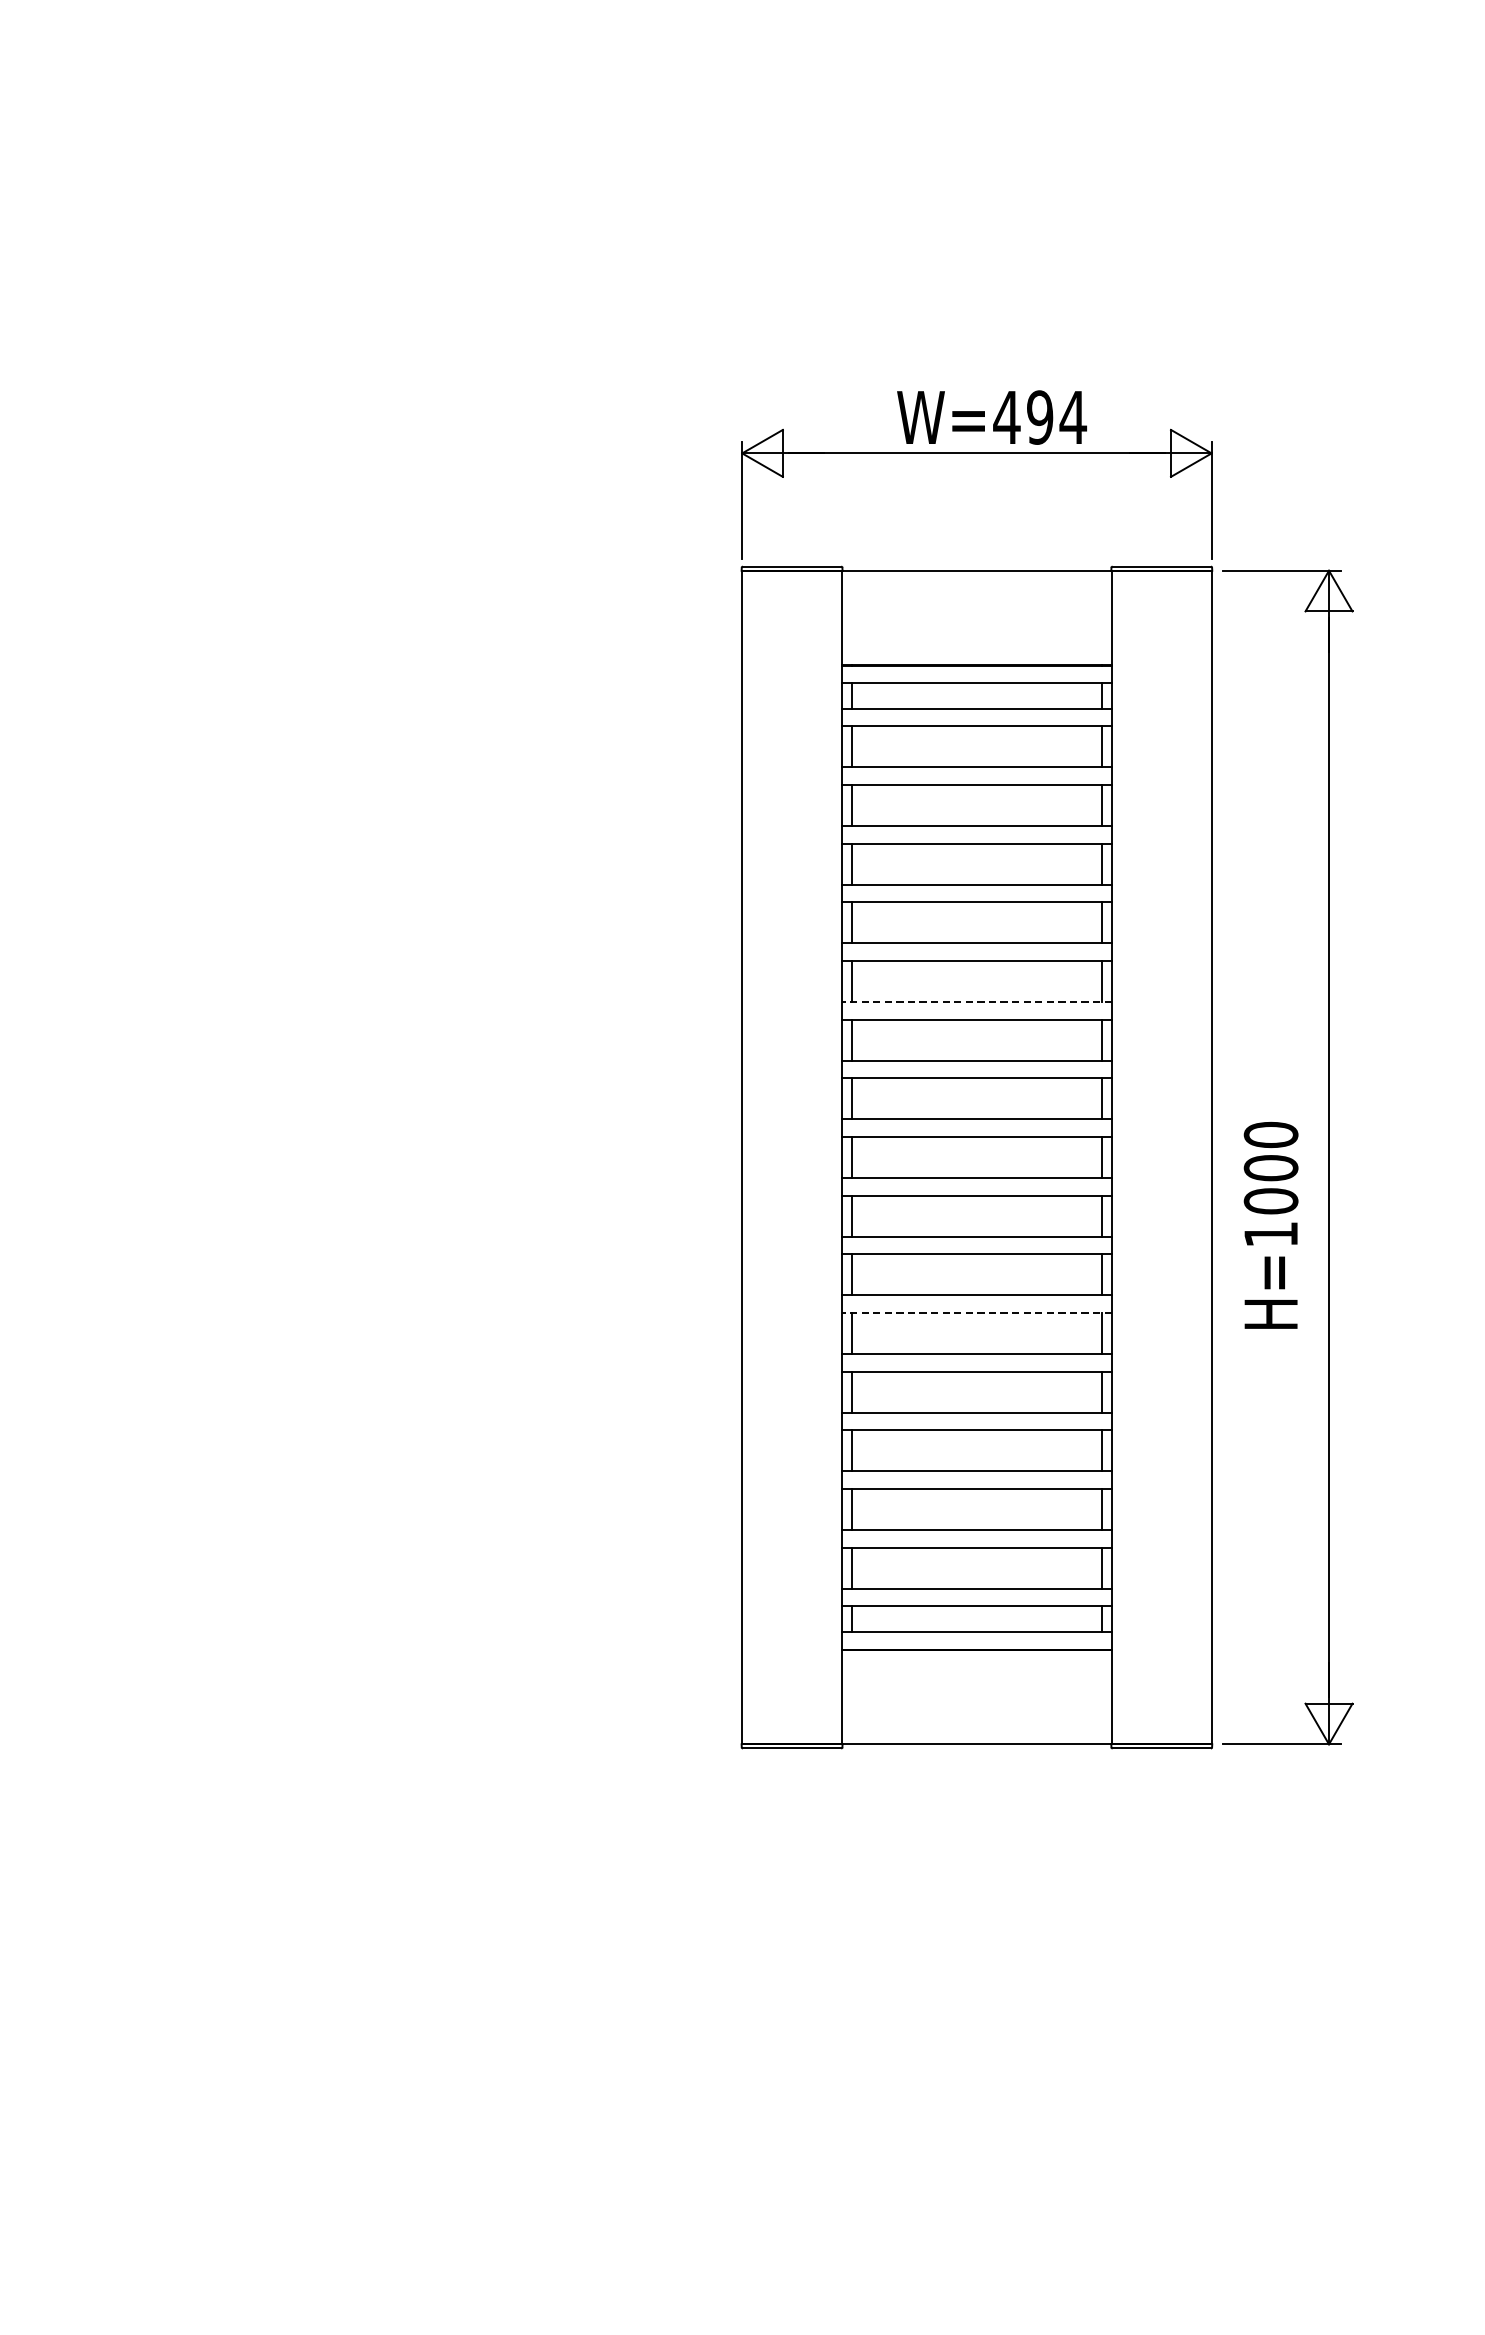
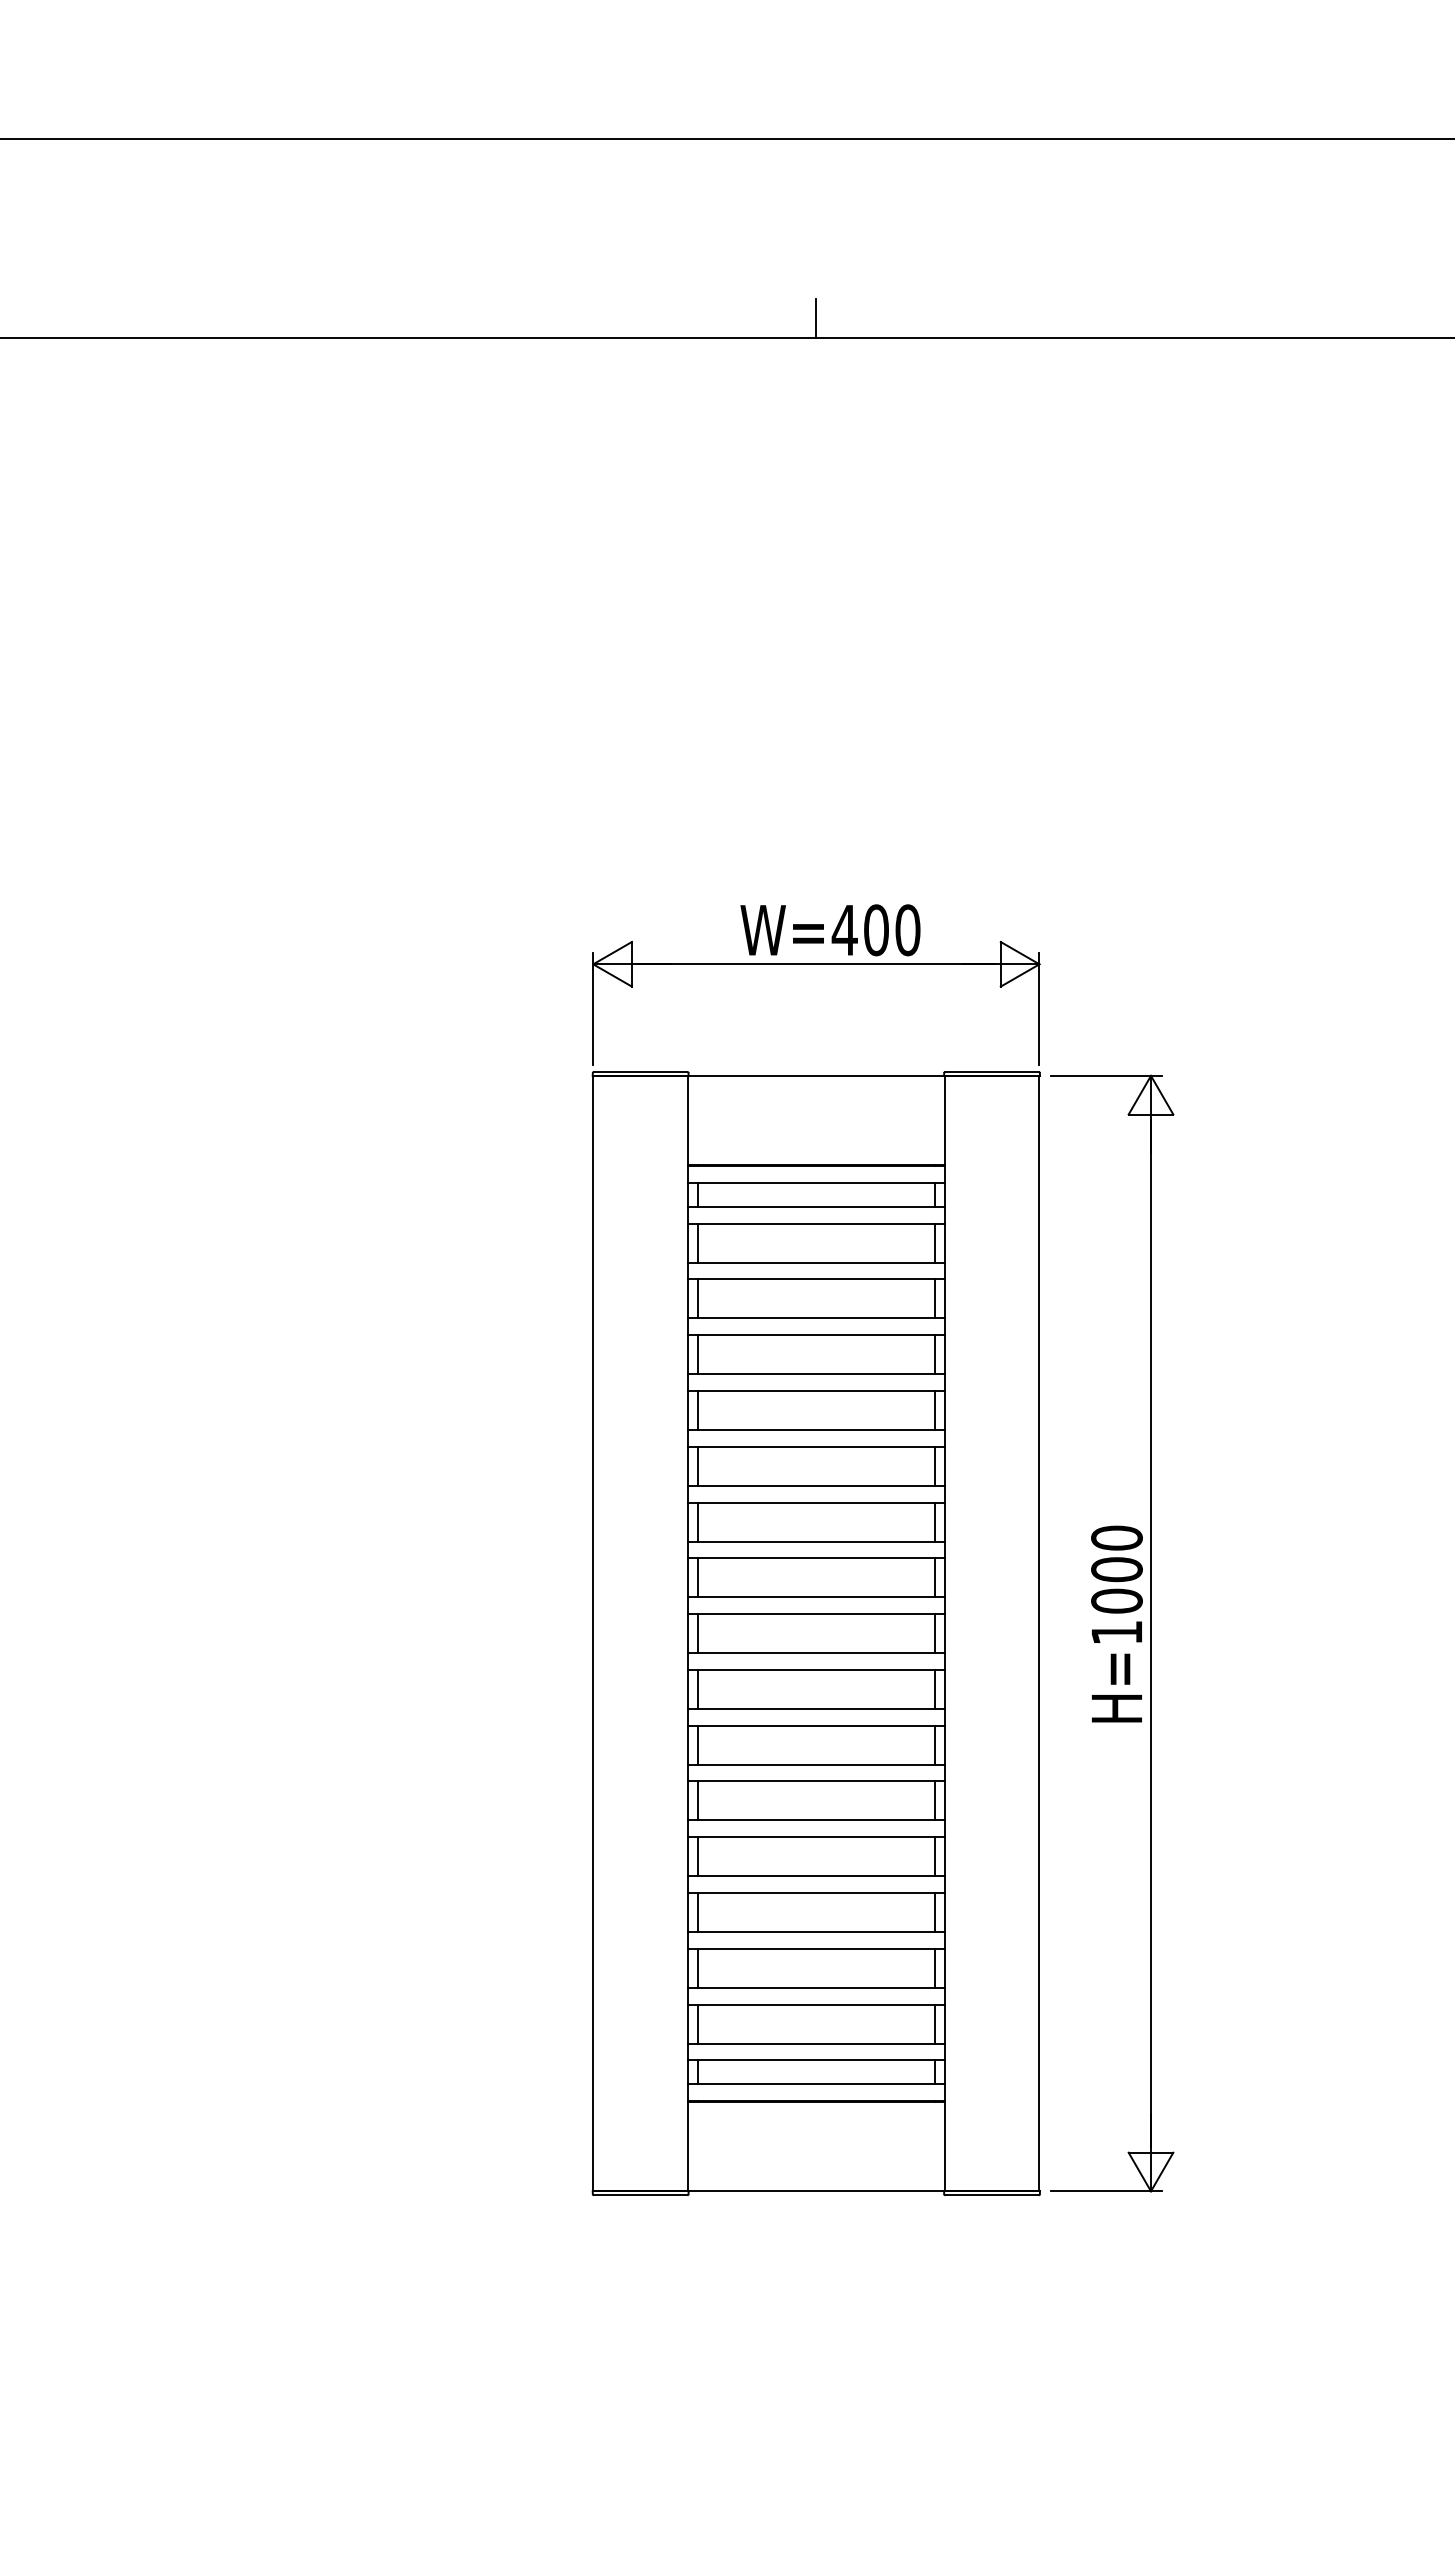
text: (1057, 417) -> (892, 930), W=494 -> W=400
line: (976, 1001) -> (815, 1485), dashed -> solid
text: (1270, 1224) -> (1116, 1623), moved
line: (976, 1313) -> (815, 1781), dashed -> solid

